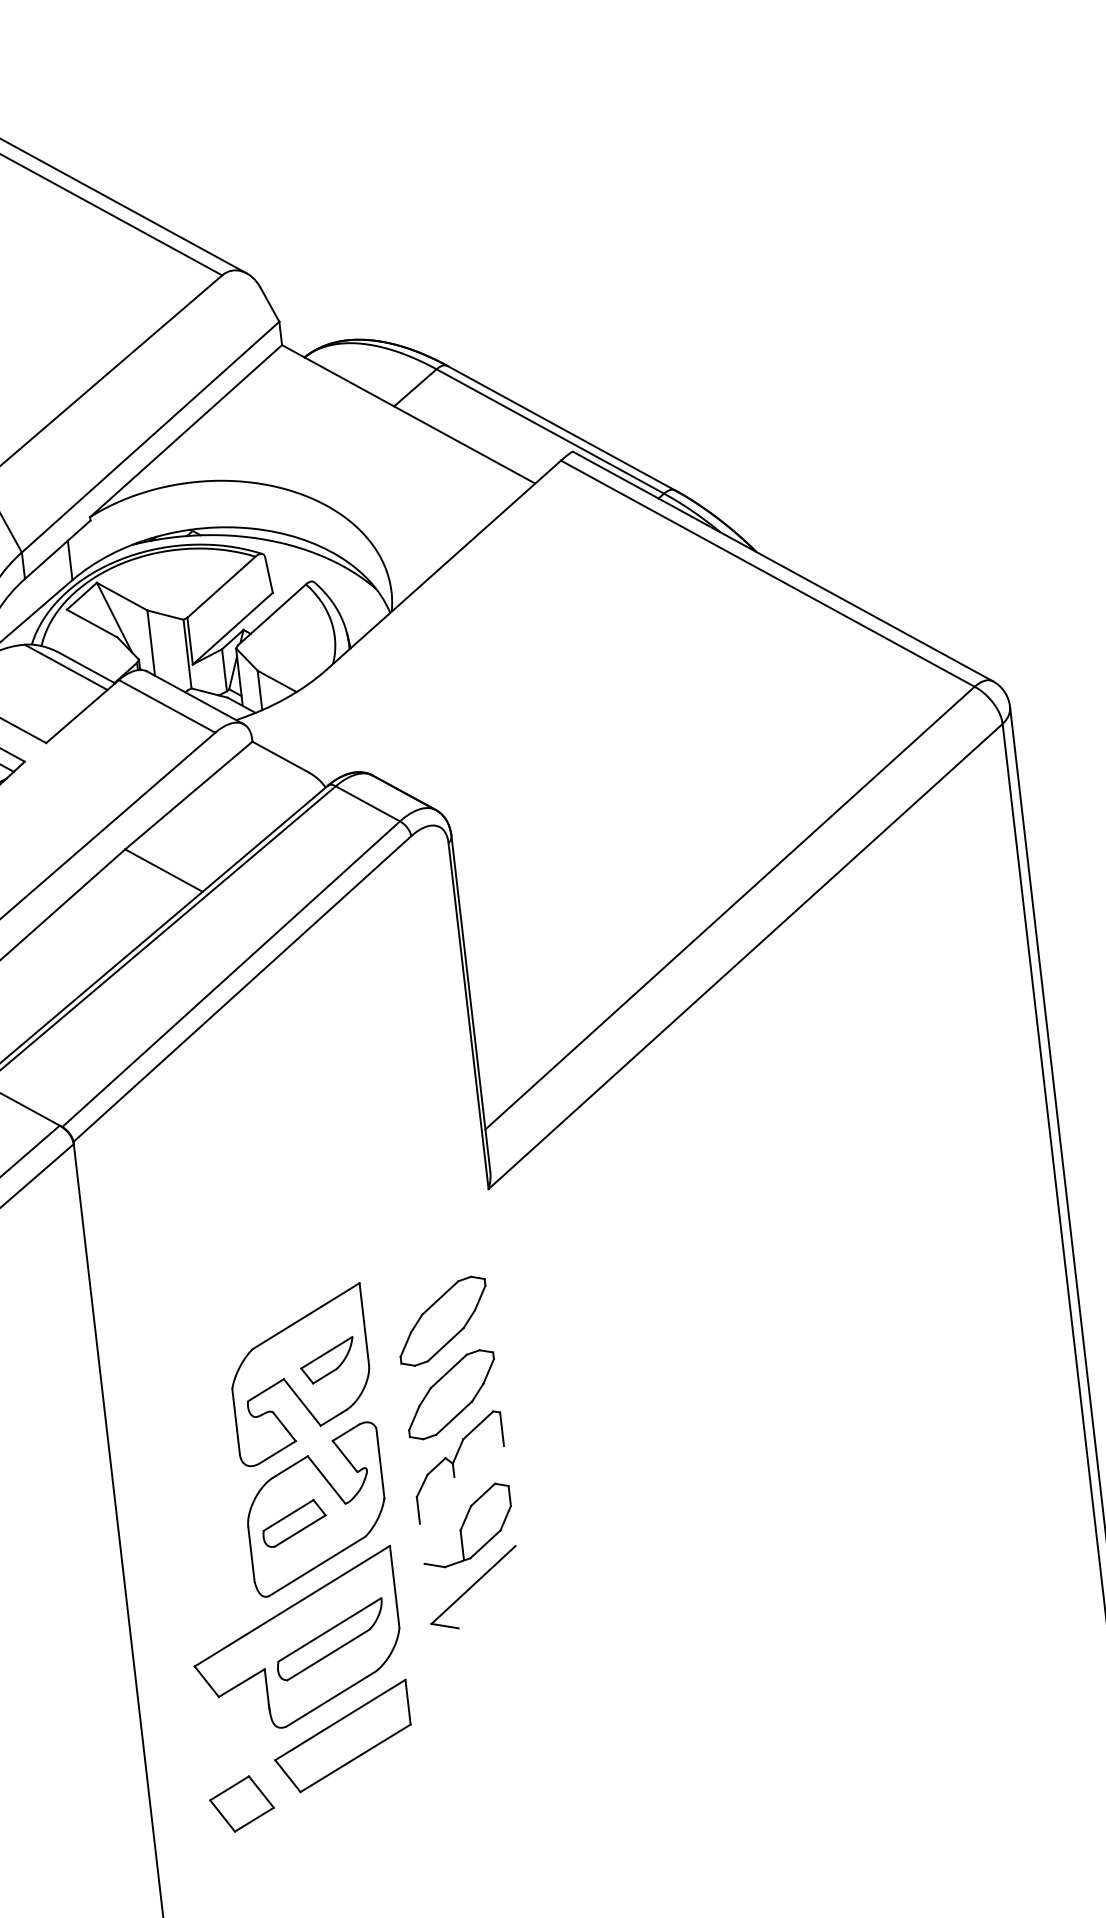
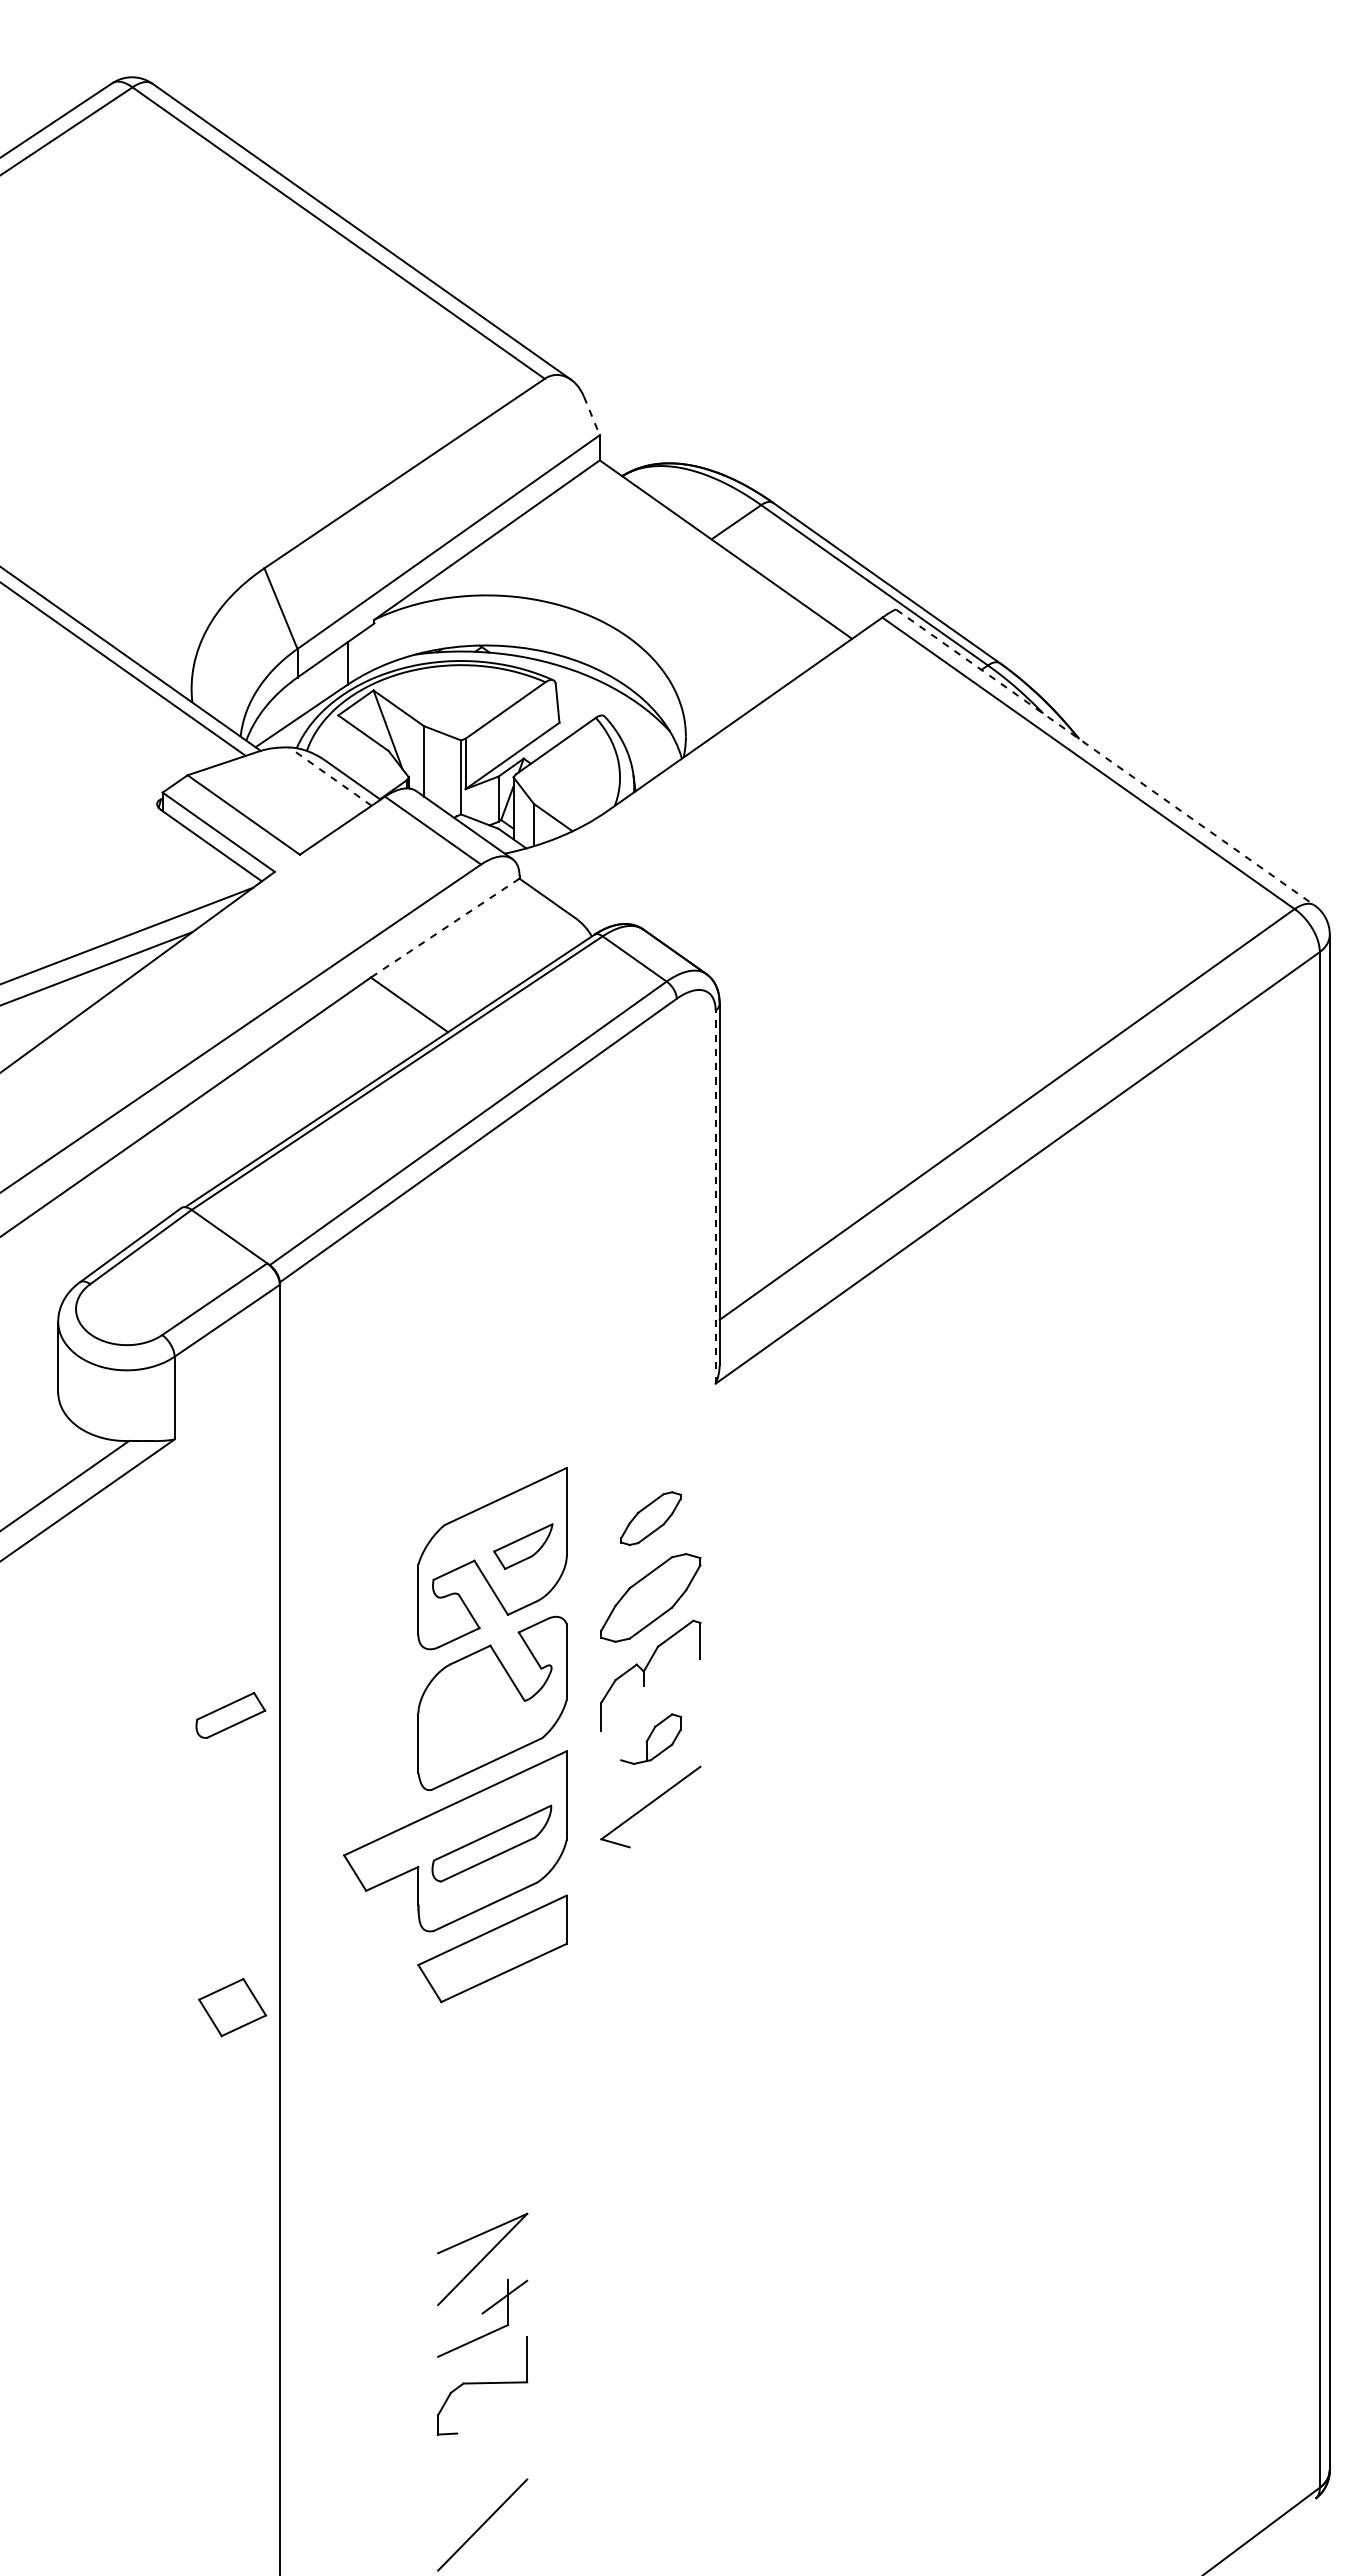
line: (269, 305) -> (591, 416), solid -> dashed
line: (782, 566) -> (1105, 757), solid -> dashed
line: (66, 667) -> (330, 776), solid -> dashed
line: (188, 795) -> (444, 928), solid -> dashed
line: (468, 1016) -> (715, 1197), solid -> dashed
part: (442, 1321) -> (650, 1518), size x0.6
part: (293, 1522) -> (230, 1714), moved
part: (466, 1525) -> (650, 1738), size x0.6
part: (241, 1803) -> (232, 2007), moved

